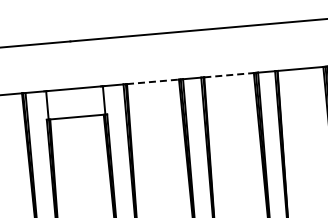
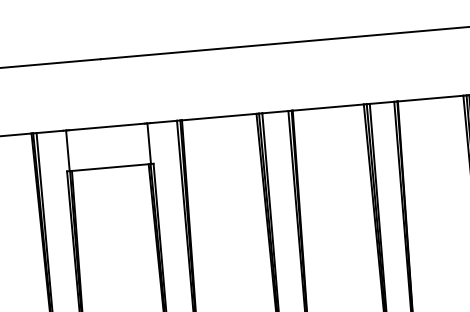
line: (229, 75) -> (328, 107), dashed -> solid
line: (153, 81) -> (219, 116), dashed -> solid

